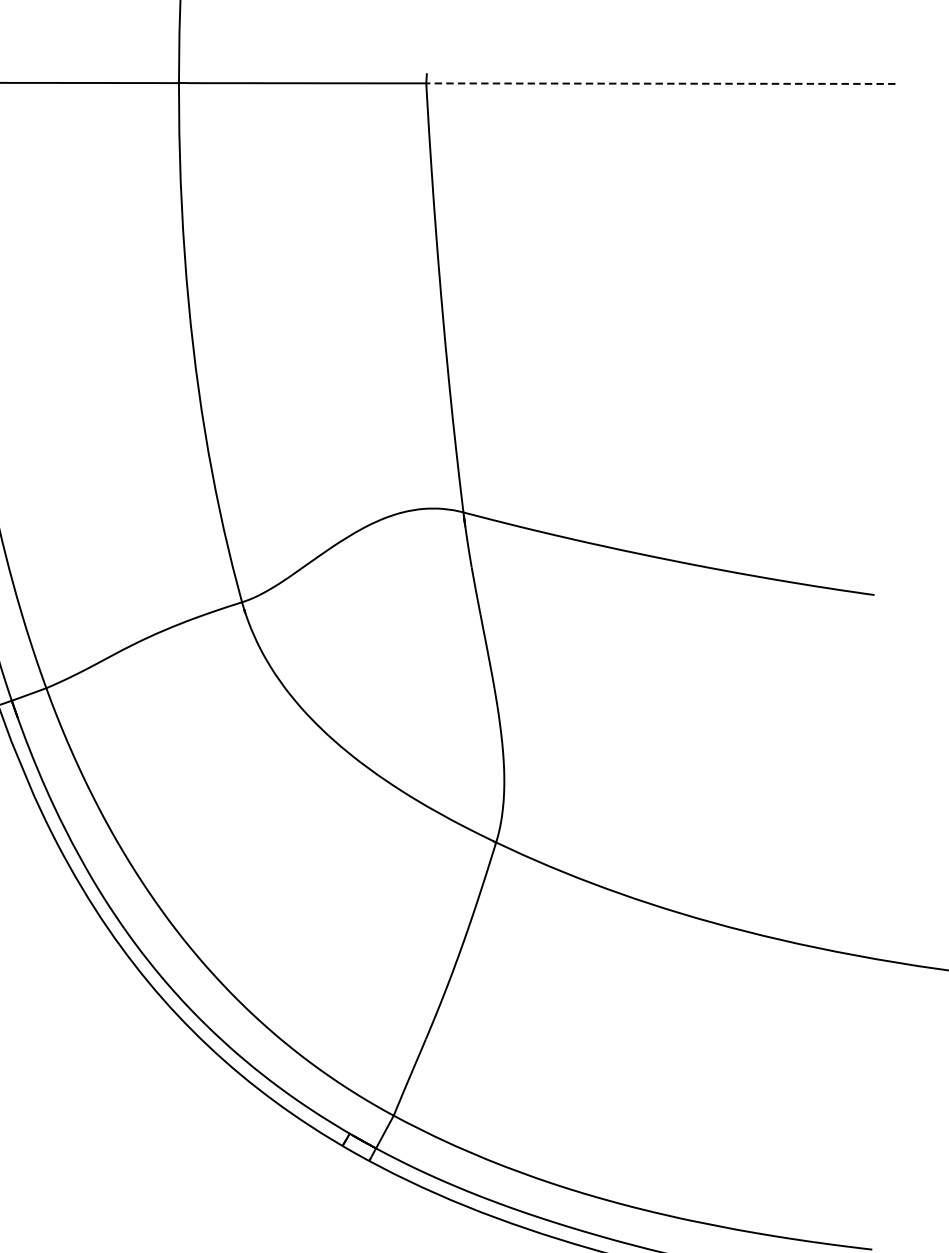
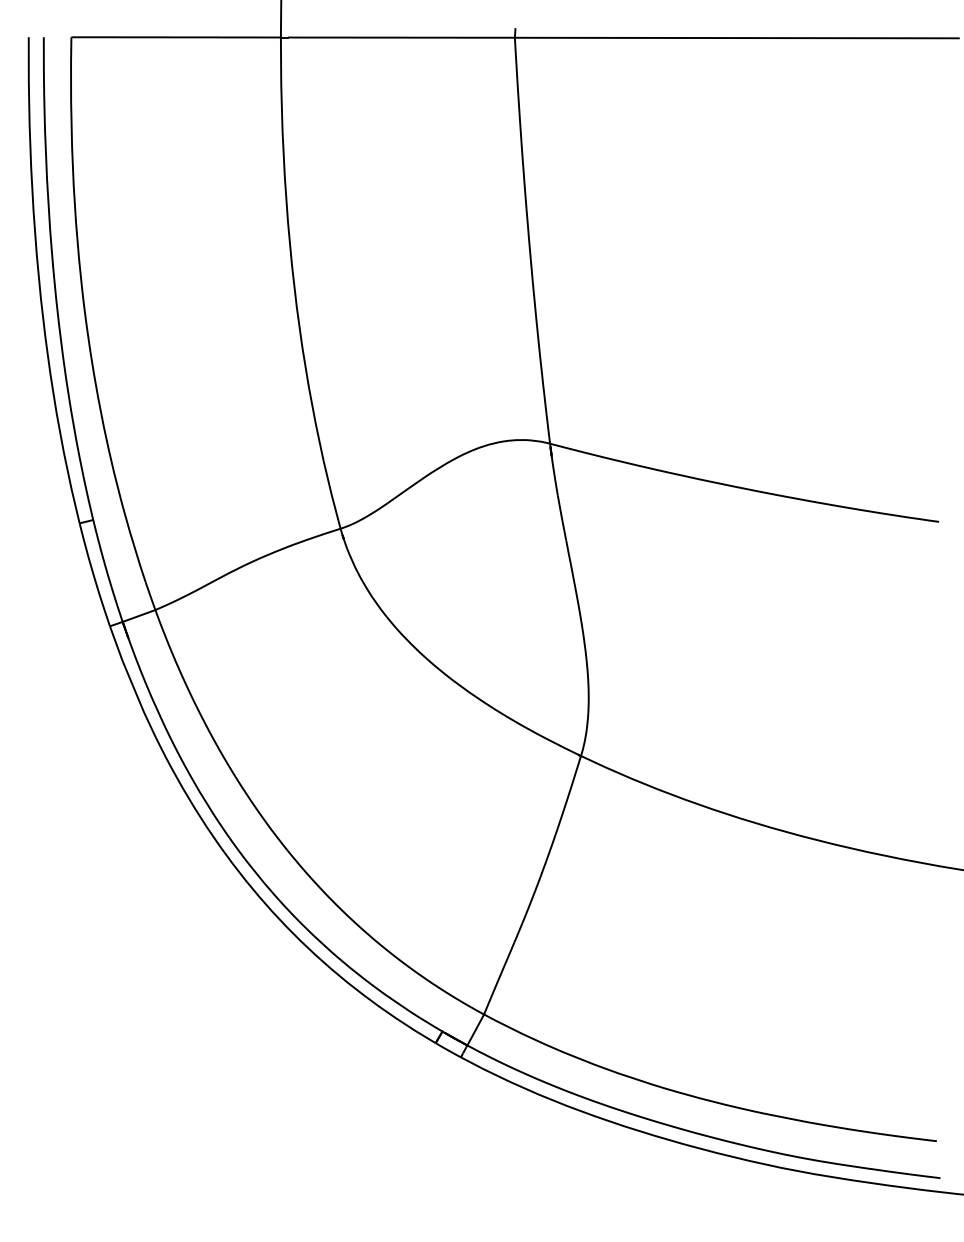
line: (660, 84) -> (736, 38), dashed -> solid

